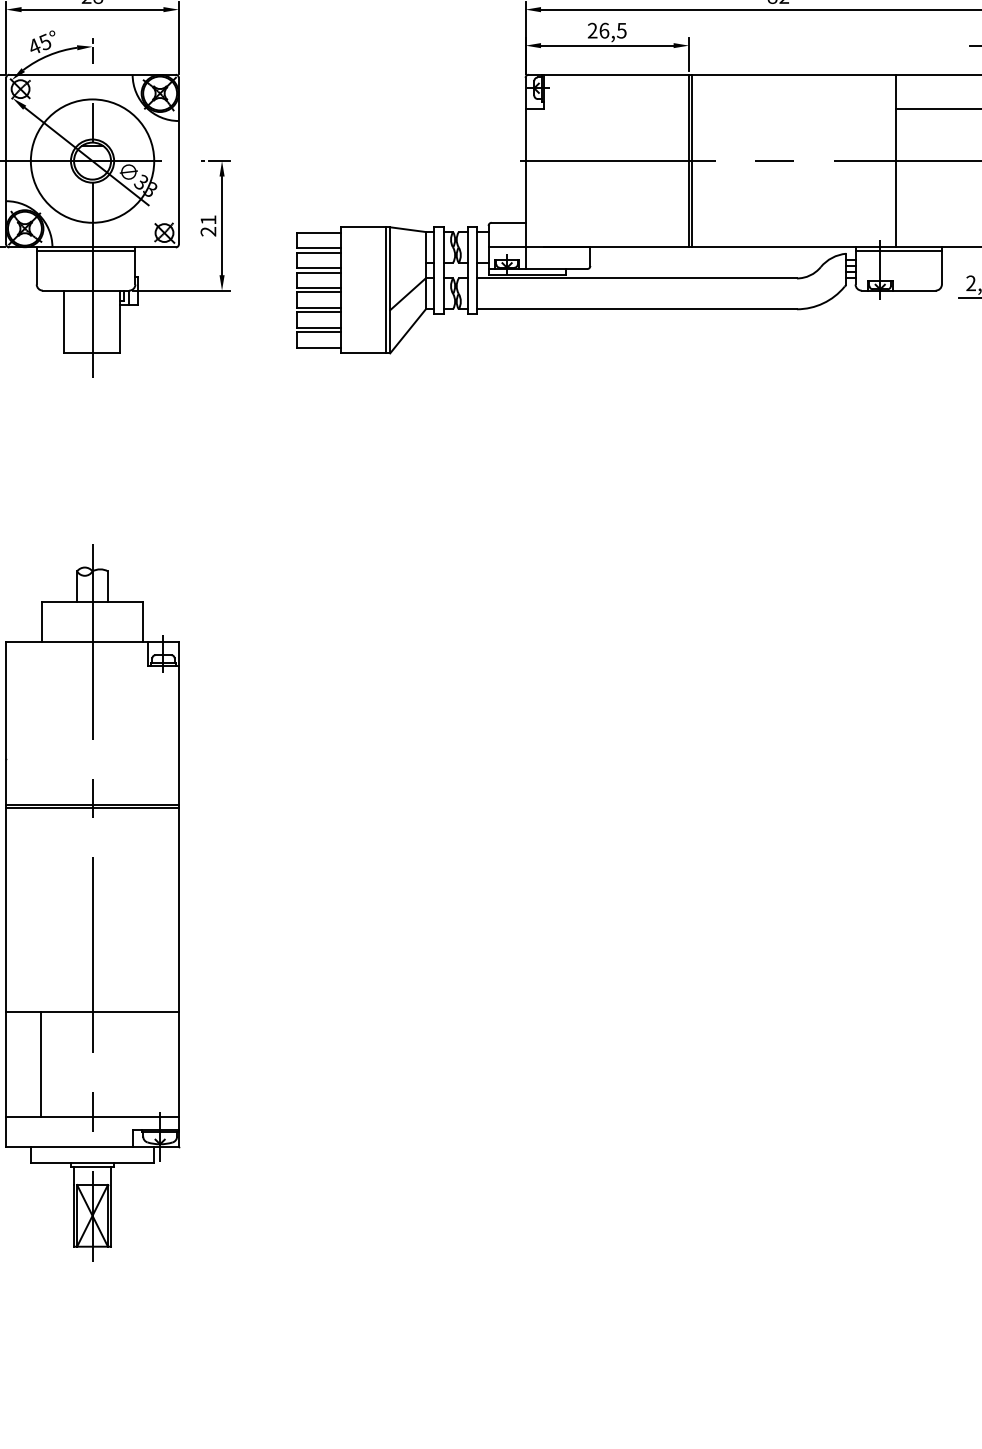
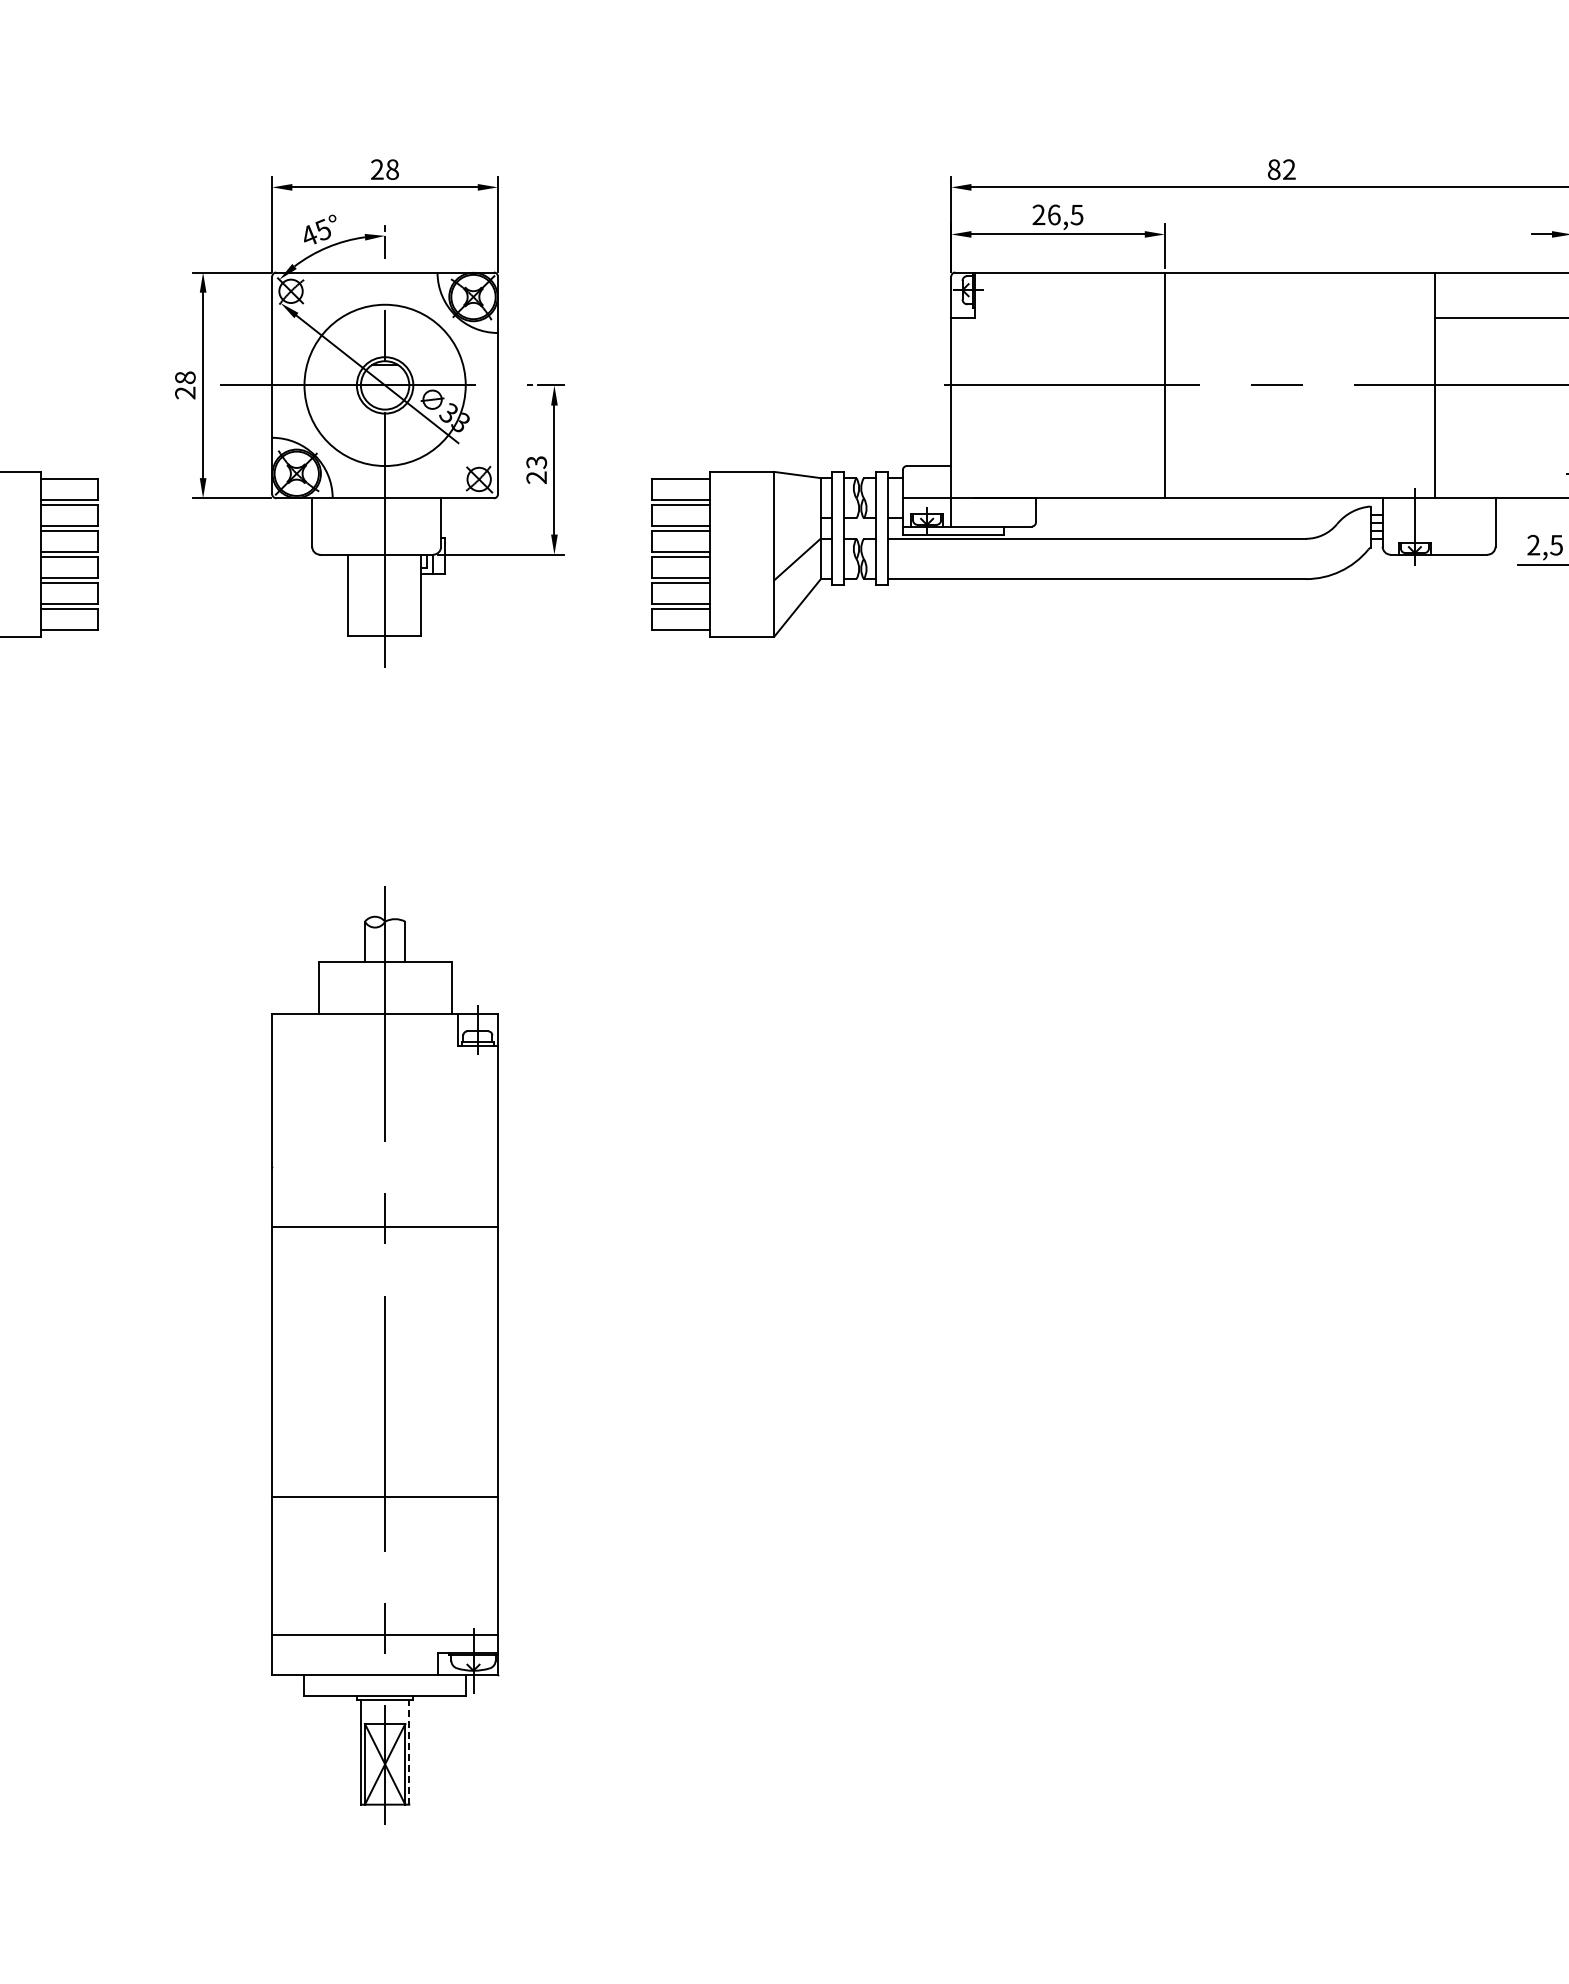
line: (691, 161) -> (1168, 385), removed
text: (208, 220) -> (536, 462), 21 -> 23
line: (85, 250) -> (376, 502), removed
line: (898, 250) -> (1438, 502), removed
line: (385, 289) -> (768, 553), removed
line: (92, 808) -> (385, 1231), removed
line: (40, 1063) -> (317, 1565), removed
line: (111, 1206) -> (409, 1751), solid -> dashed

